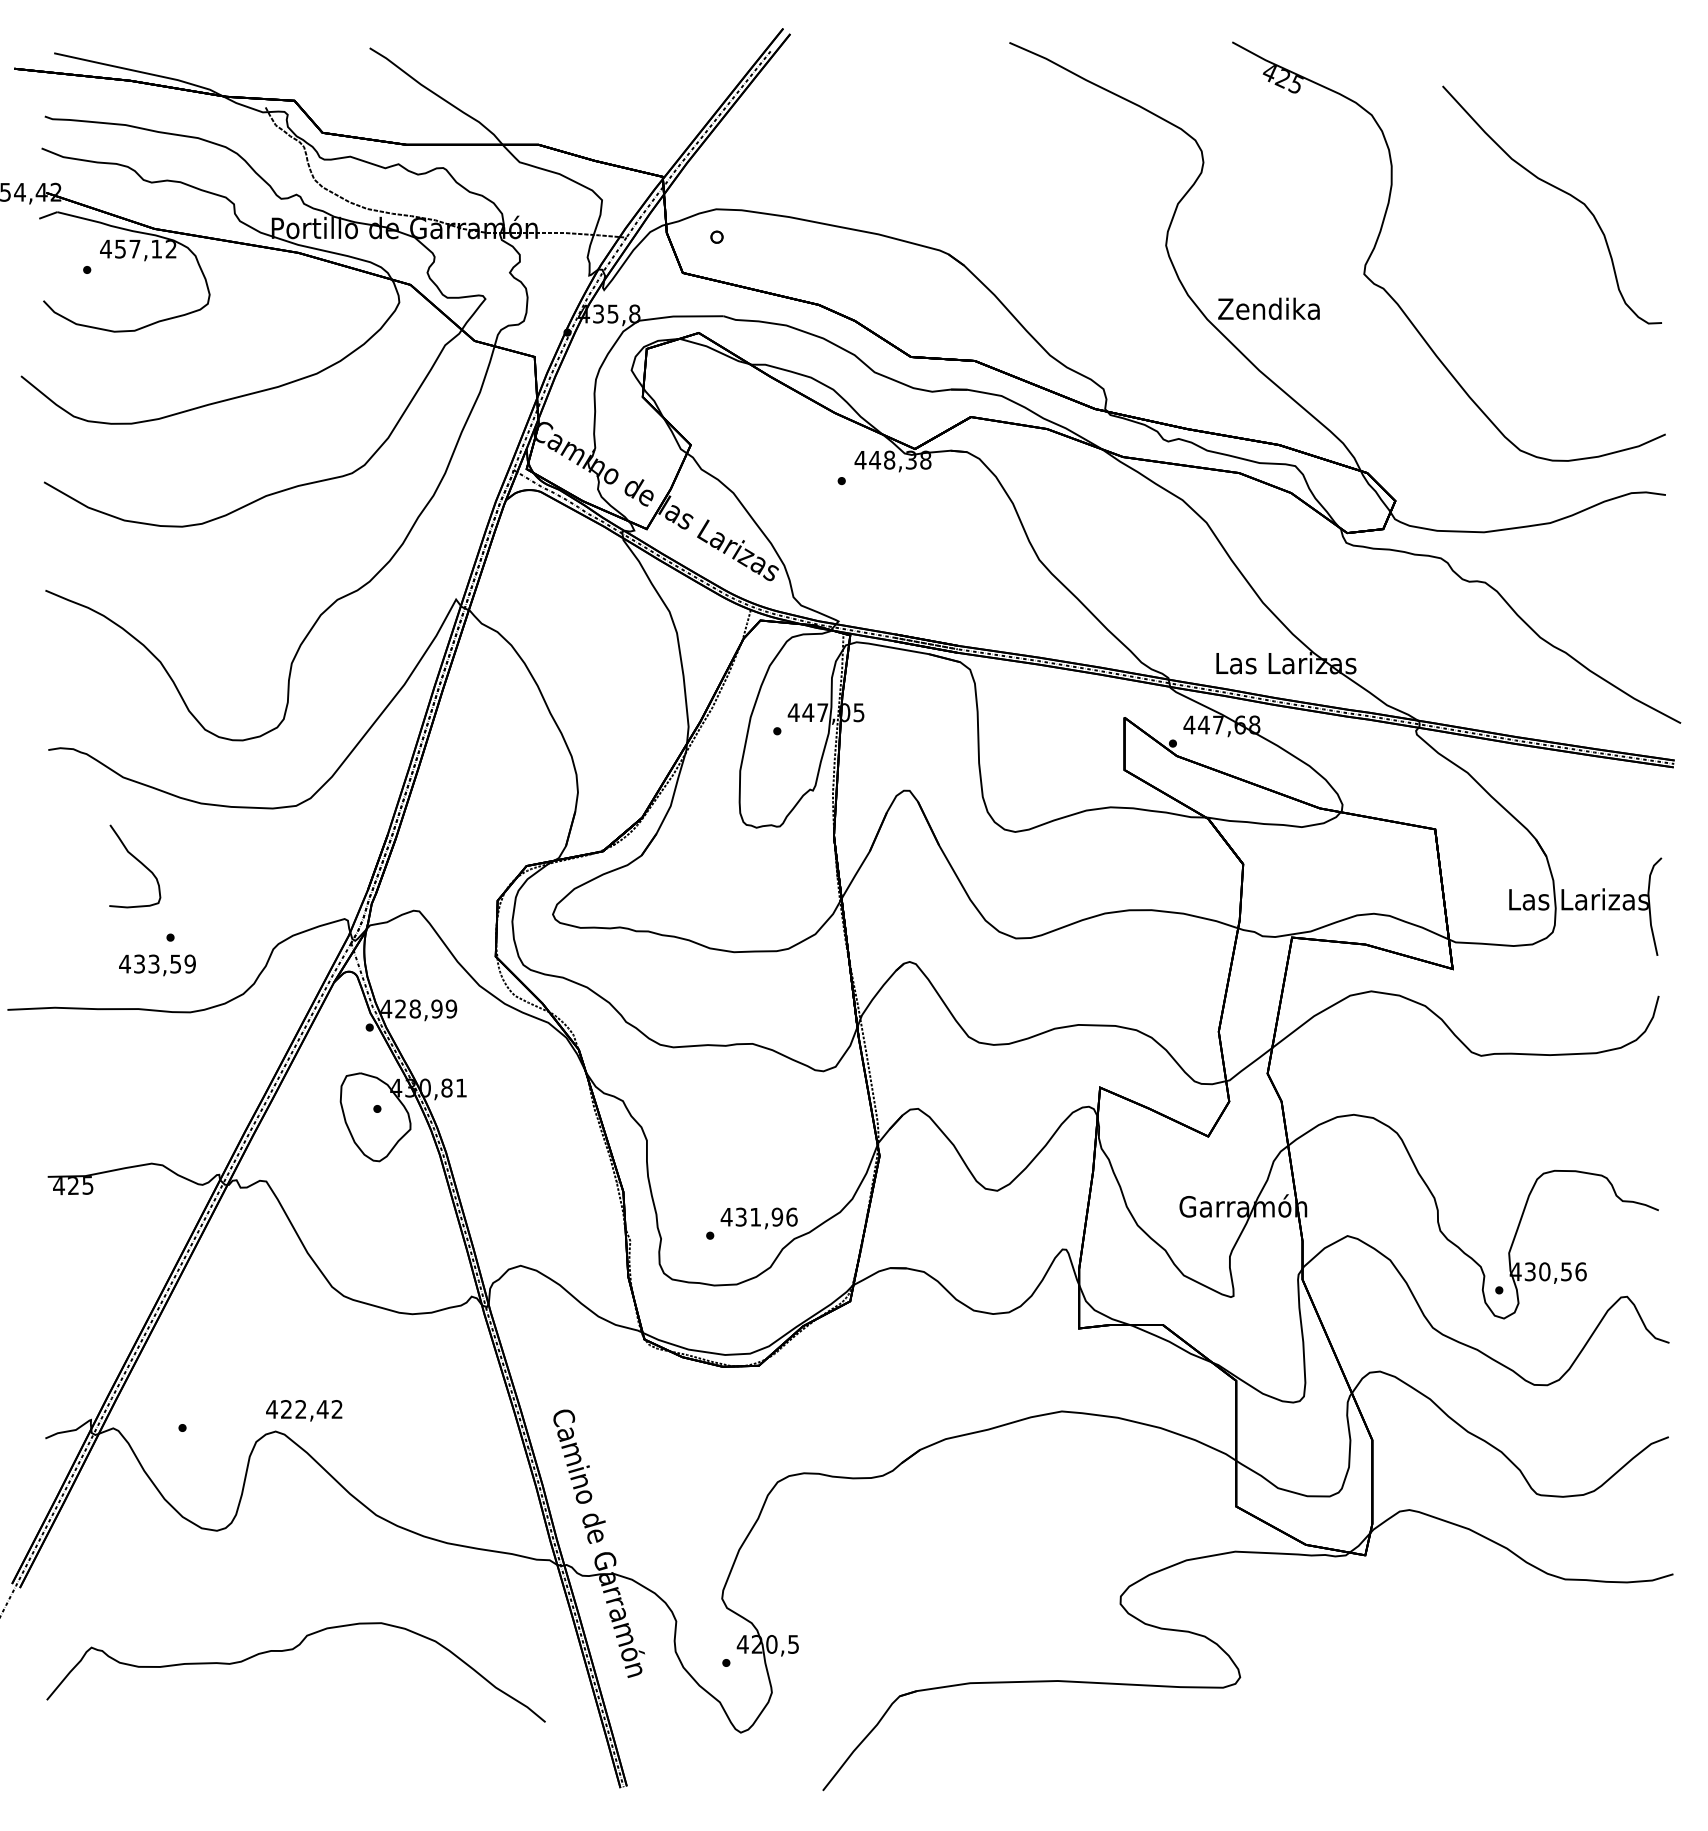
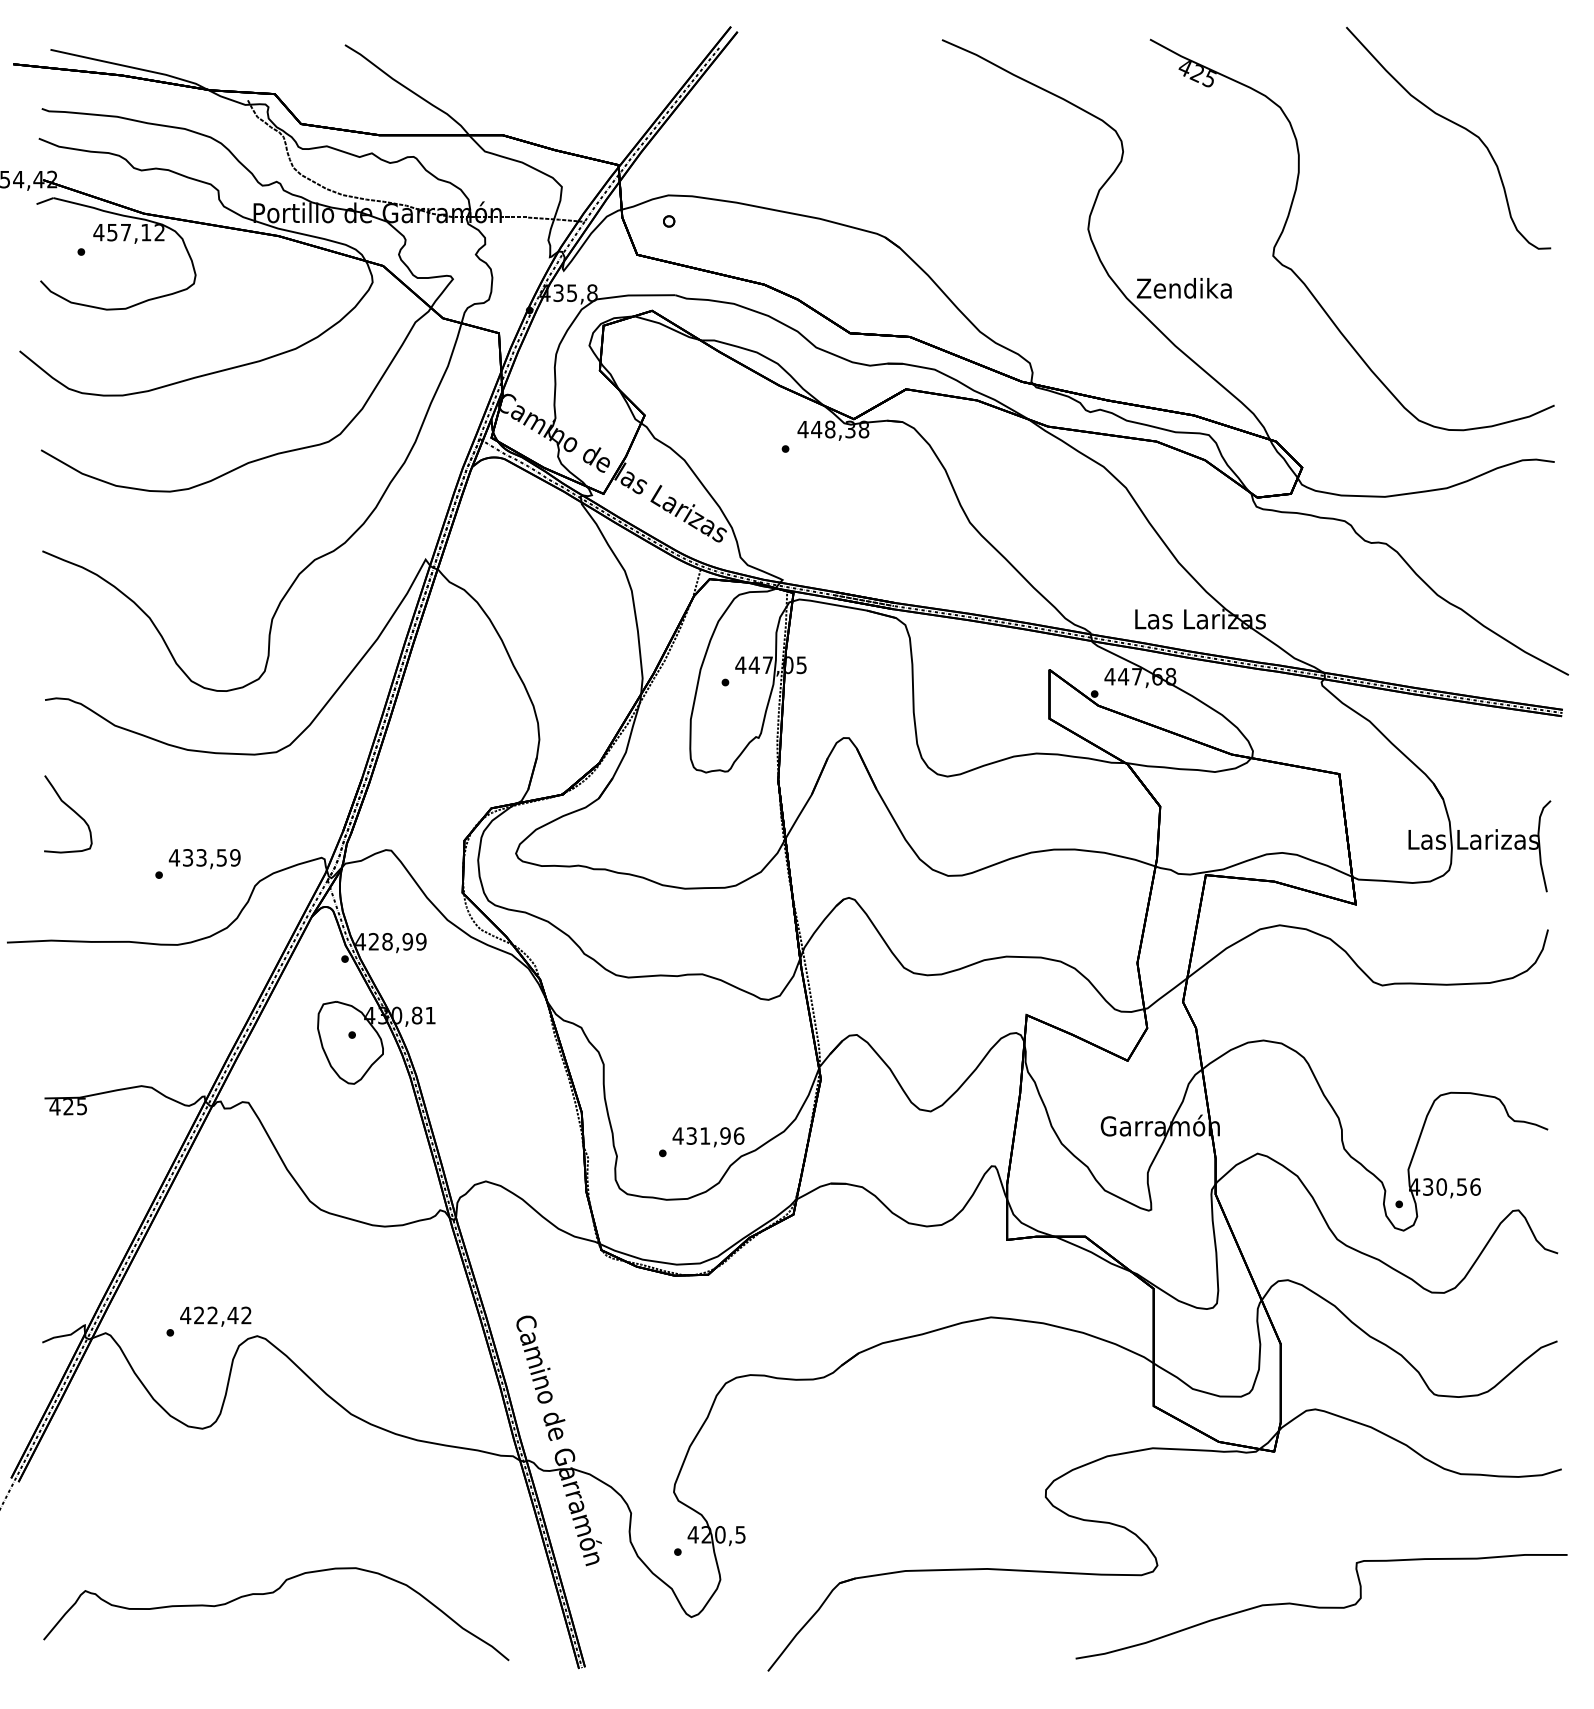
curve: (1559, 190) -> (1455, 124), moved
curve: (139, 862) -> (72, 810), moved
text: (157, 965) -> (204, 859), moved
text: (304, 1410) -> (216, 1316), moved
curve: (292, 1650) -> (272, 1593), moved
curve: (1415, 1721) -> (1321, 1606), added

